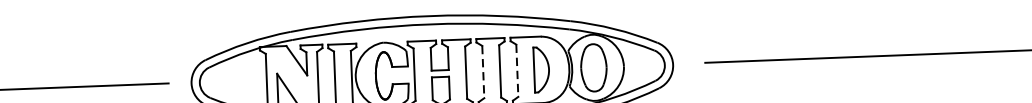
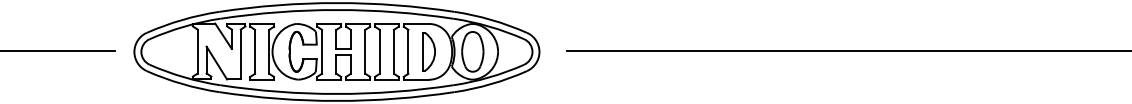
line: (517, 70) -> (408, 51), dashed -> solid
line: (482, 71) -> (379, 51), dashed -> solid

